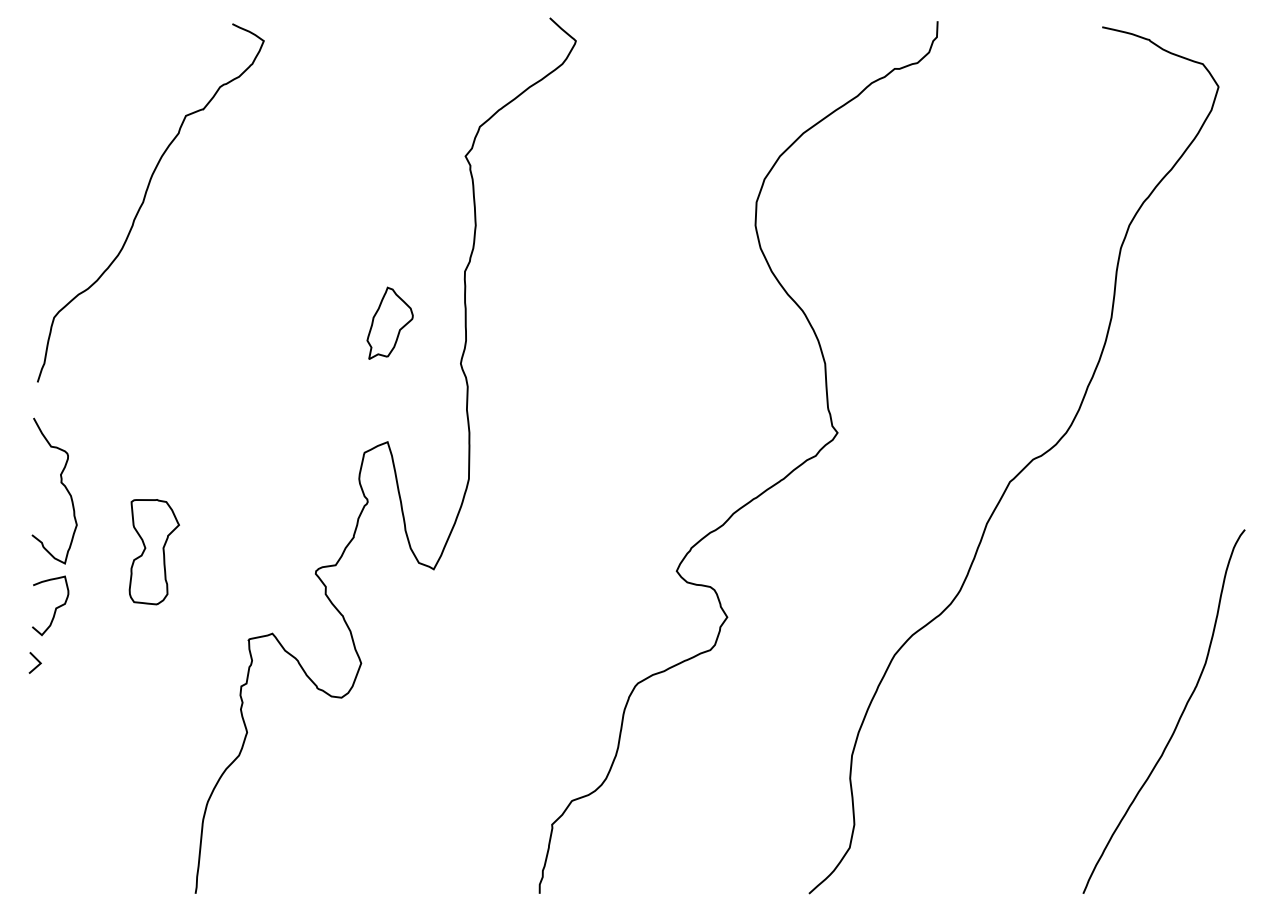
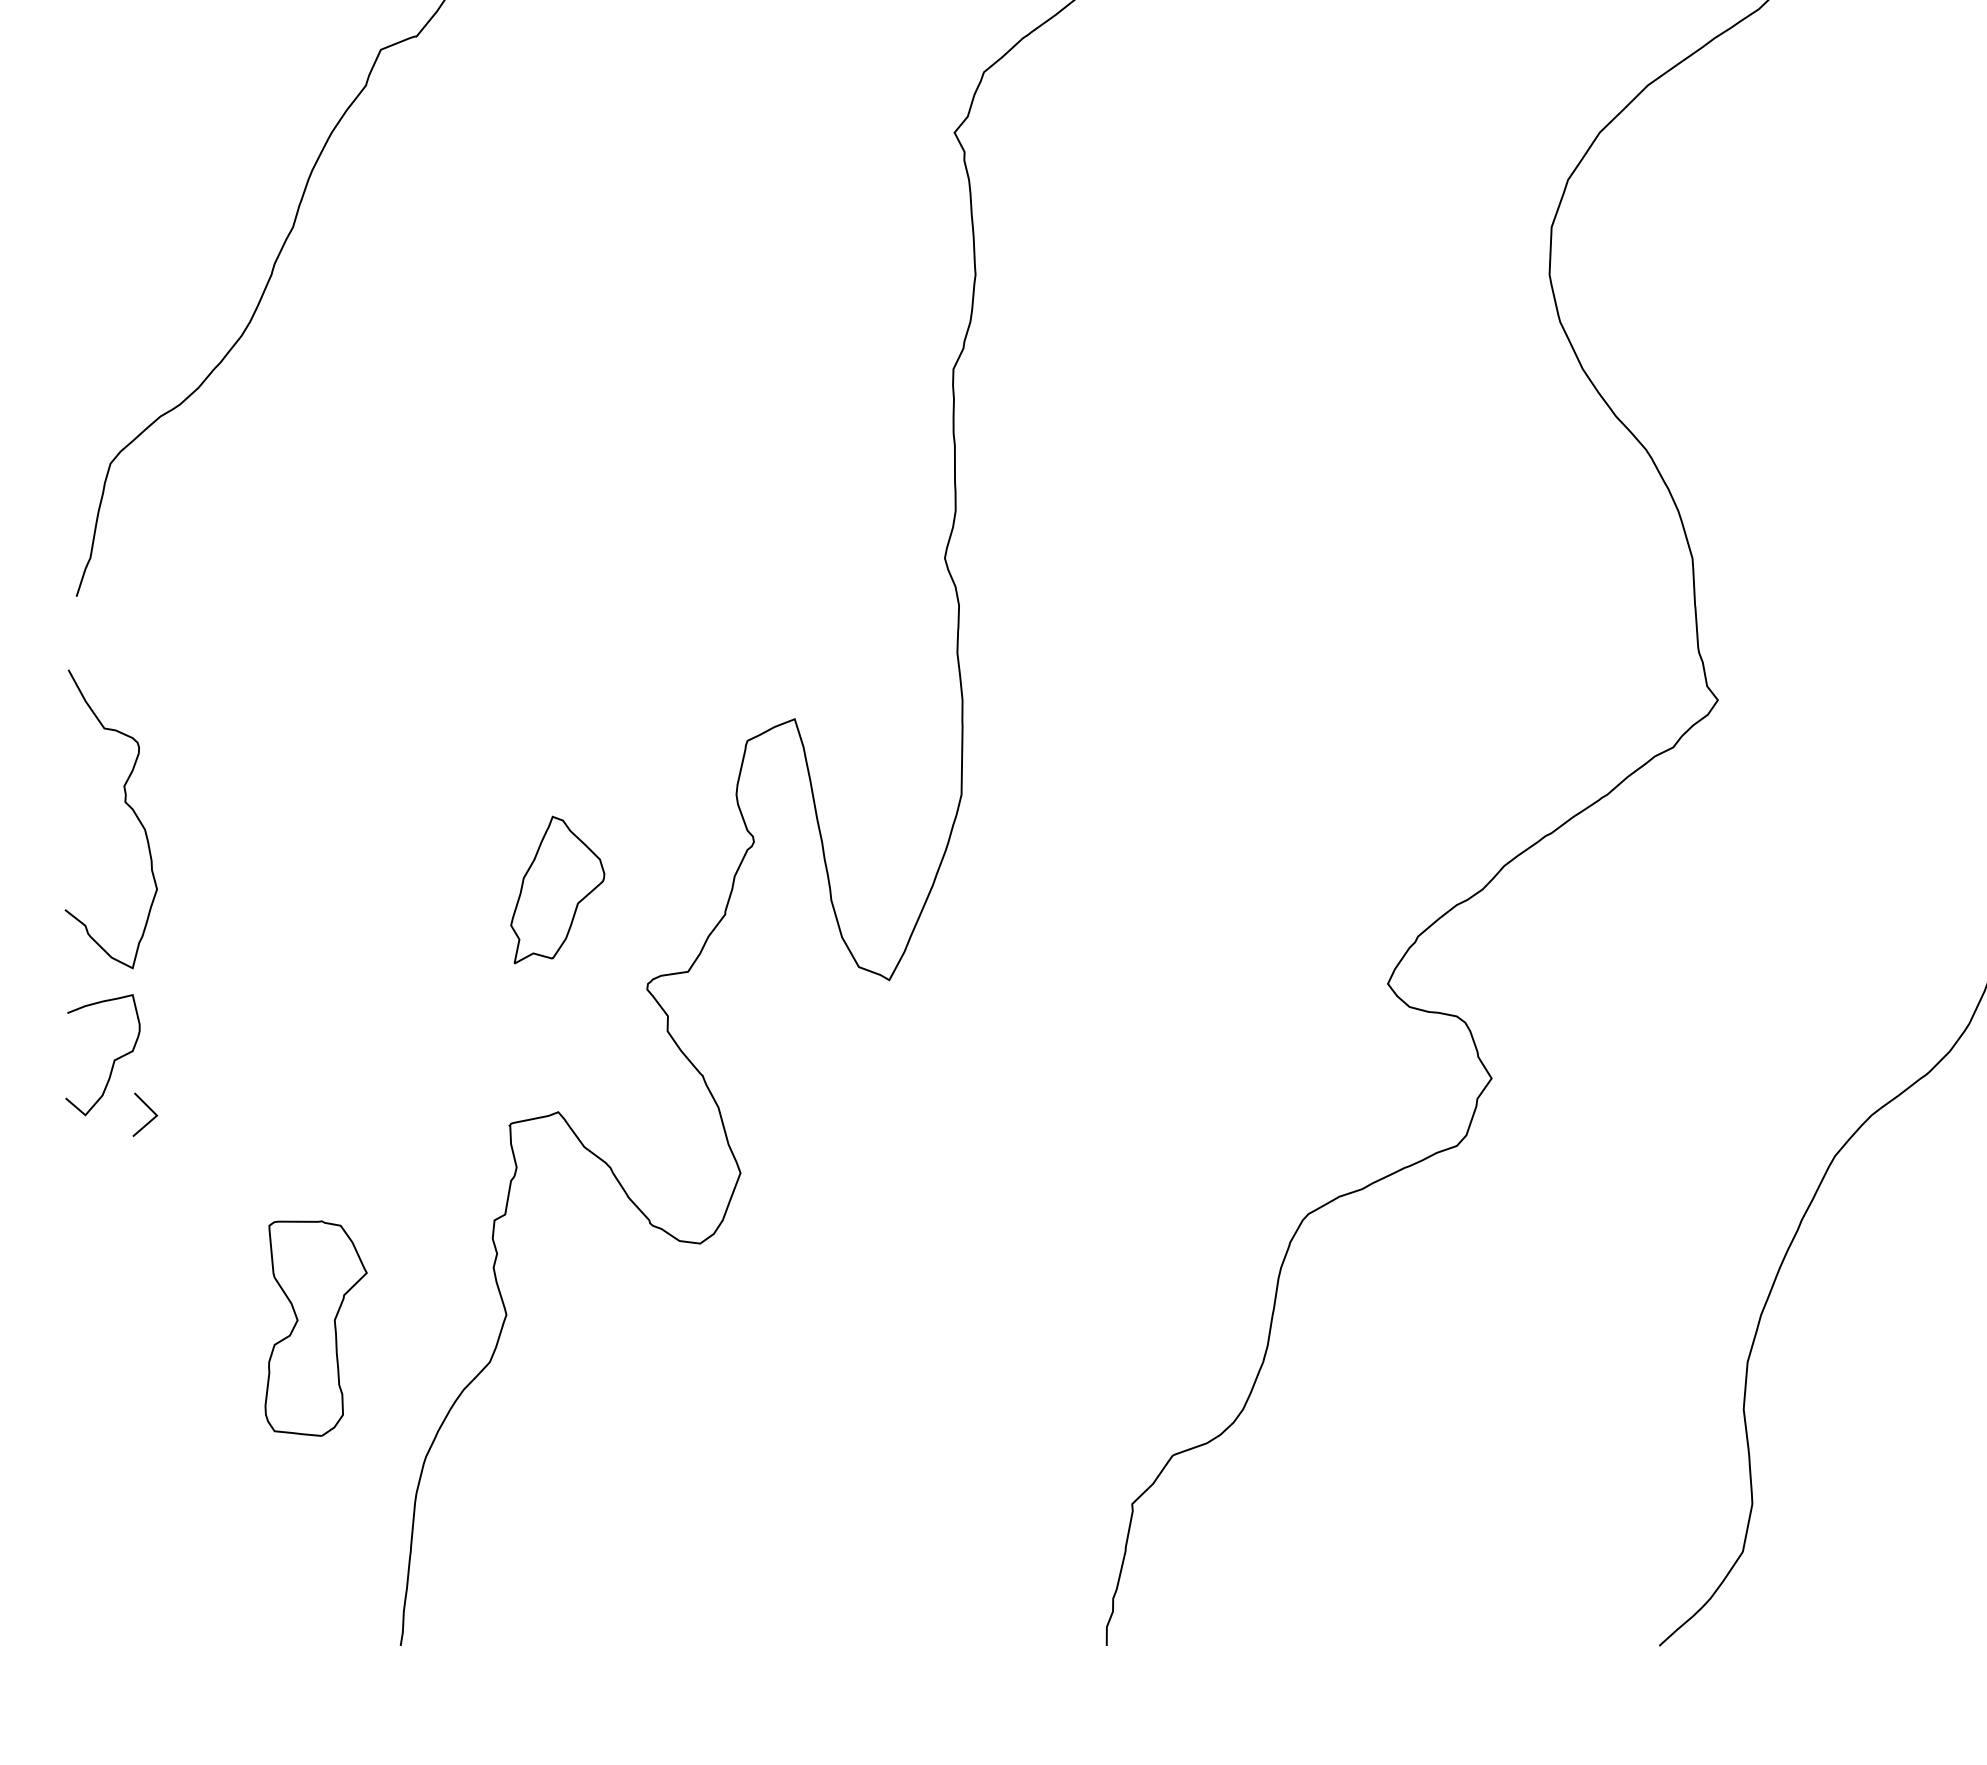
part: (389, 322) -> (556, 888), moved
part: (153, 552) -> (314, 1329), moved
line: (36, 660) -> (148, 1109), moved

